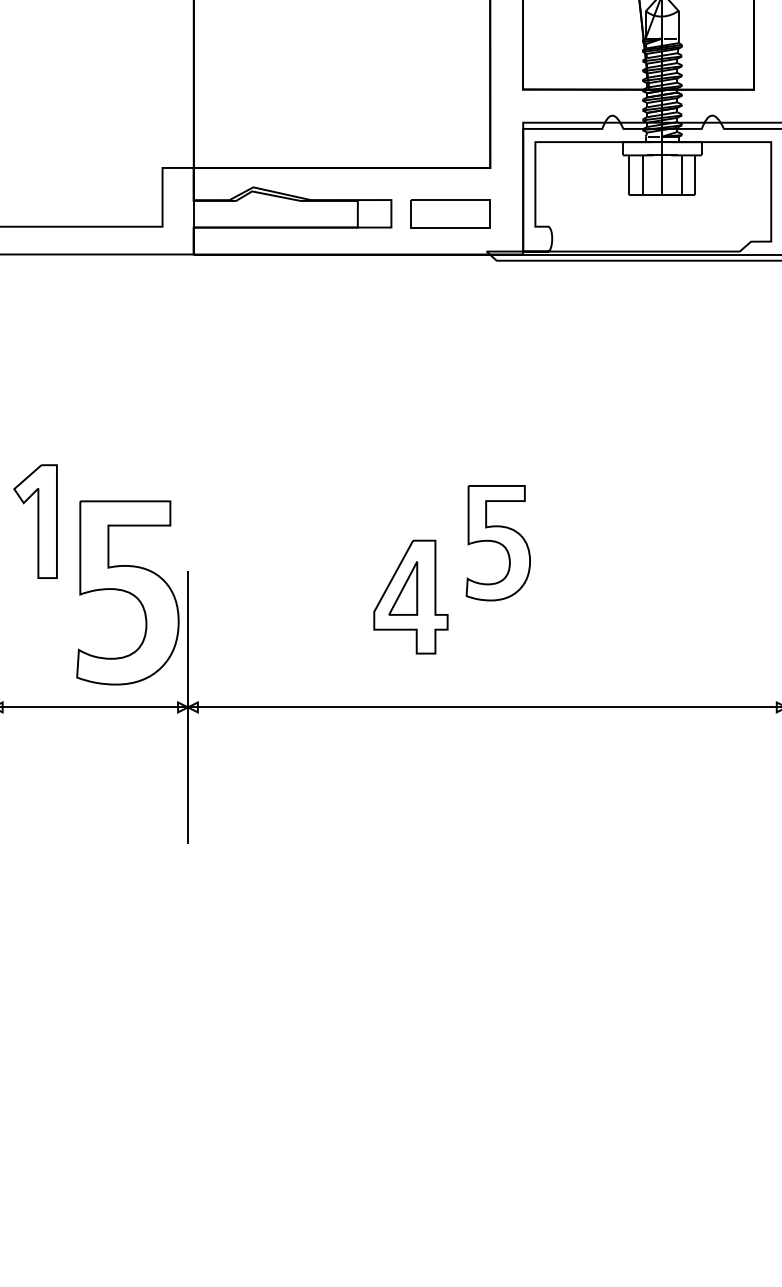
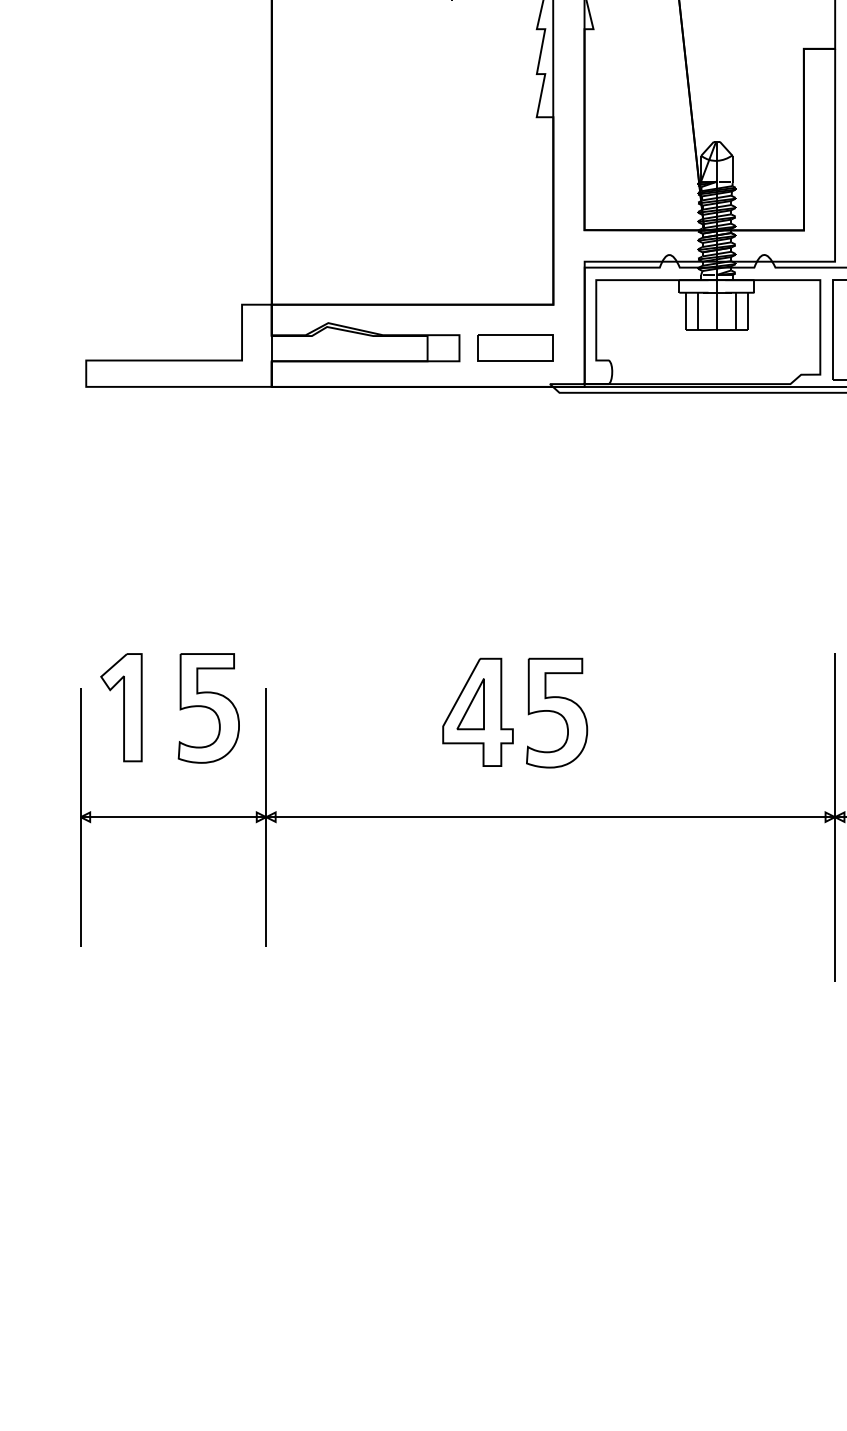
part: (35, 521) -> (121, 707), moved
part: (498, 542) -> (557, 712), moved
part: (127, 593) -> (208, 708), size x0.62

